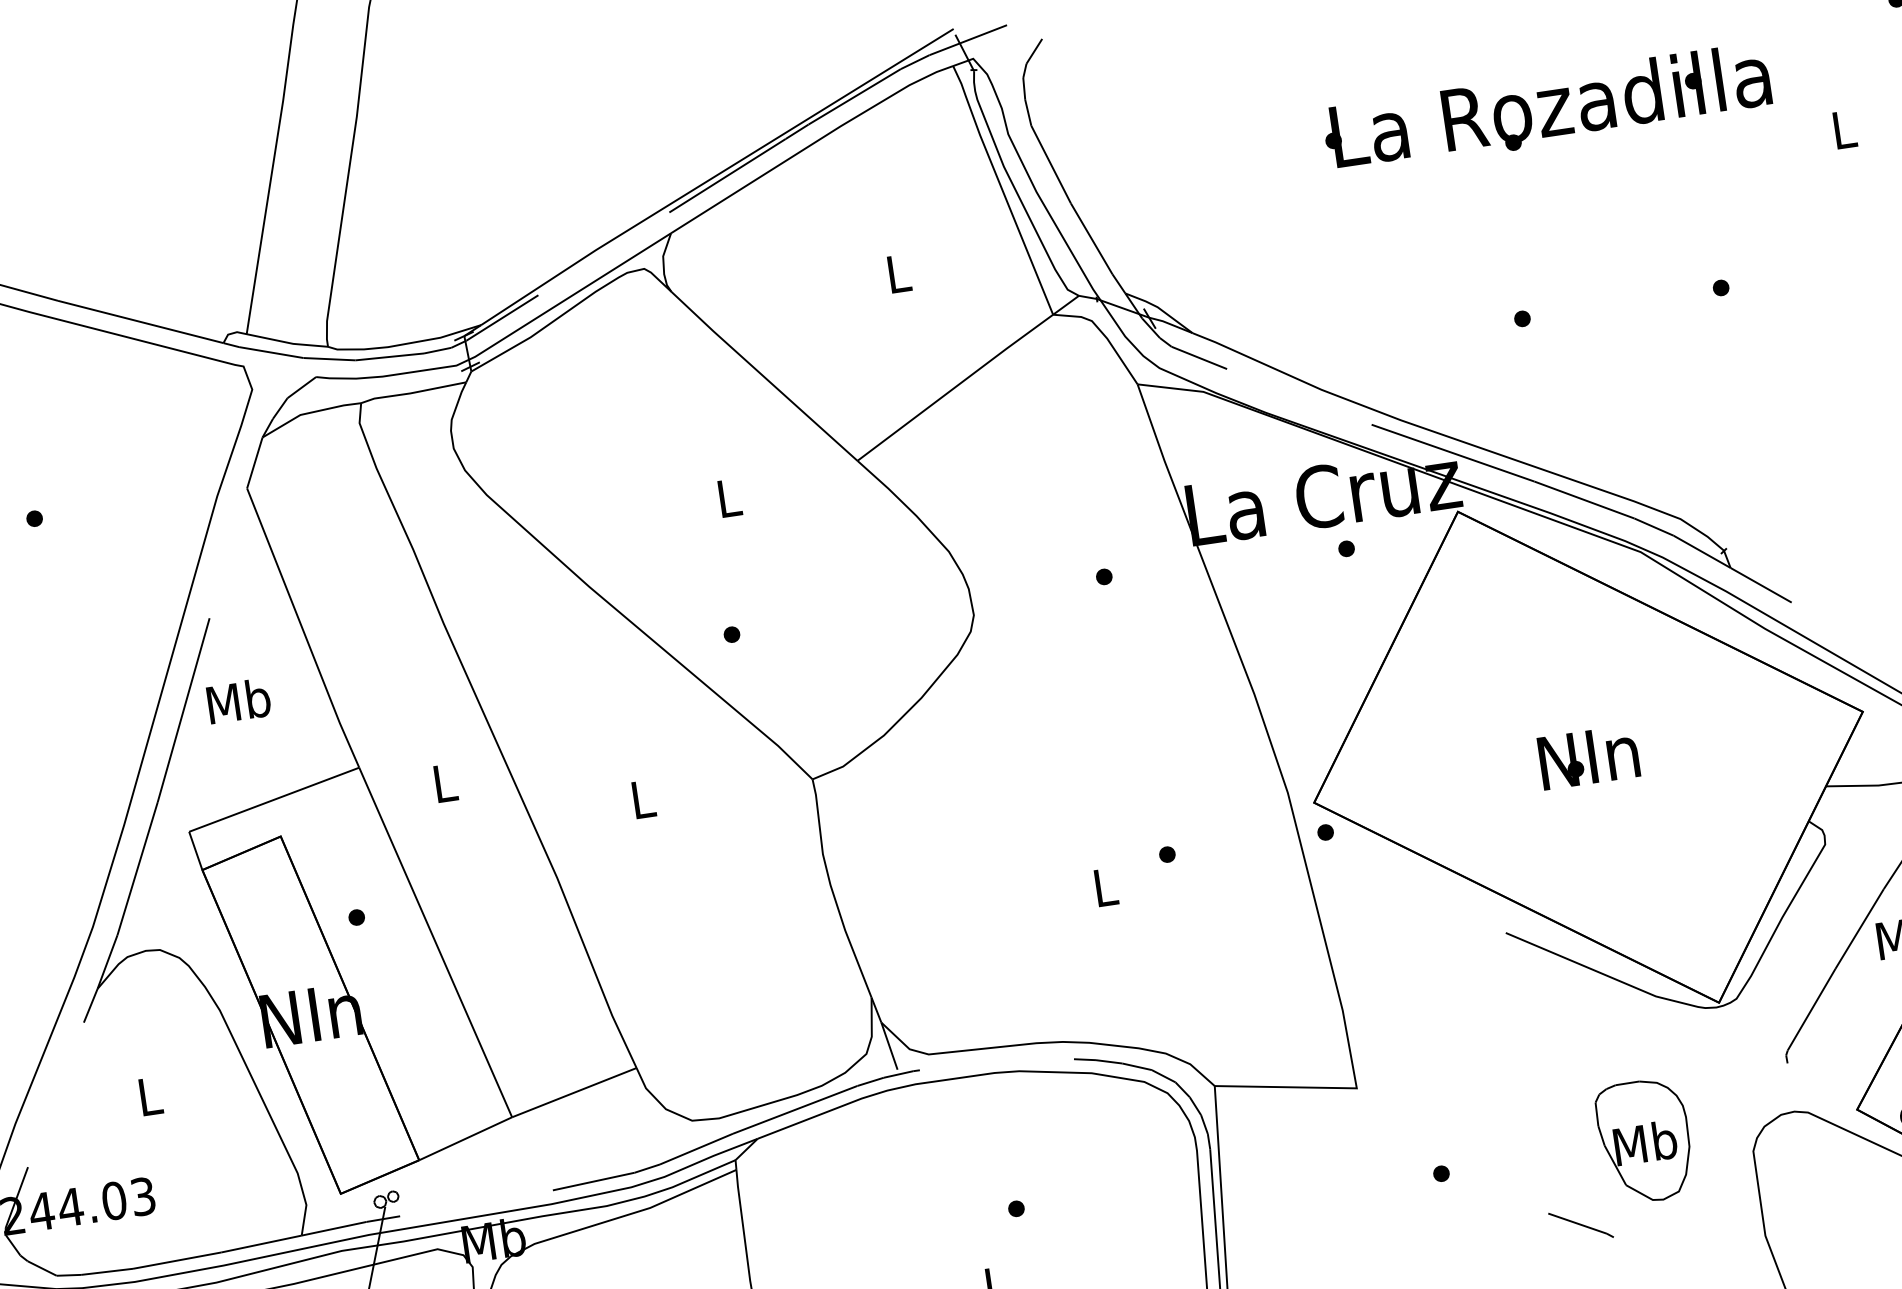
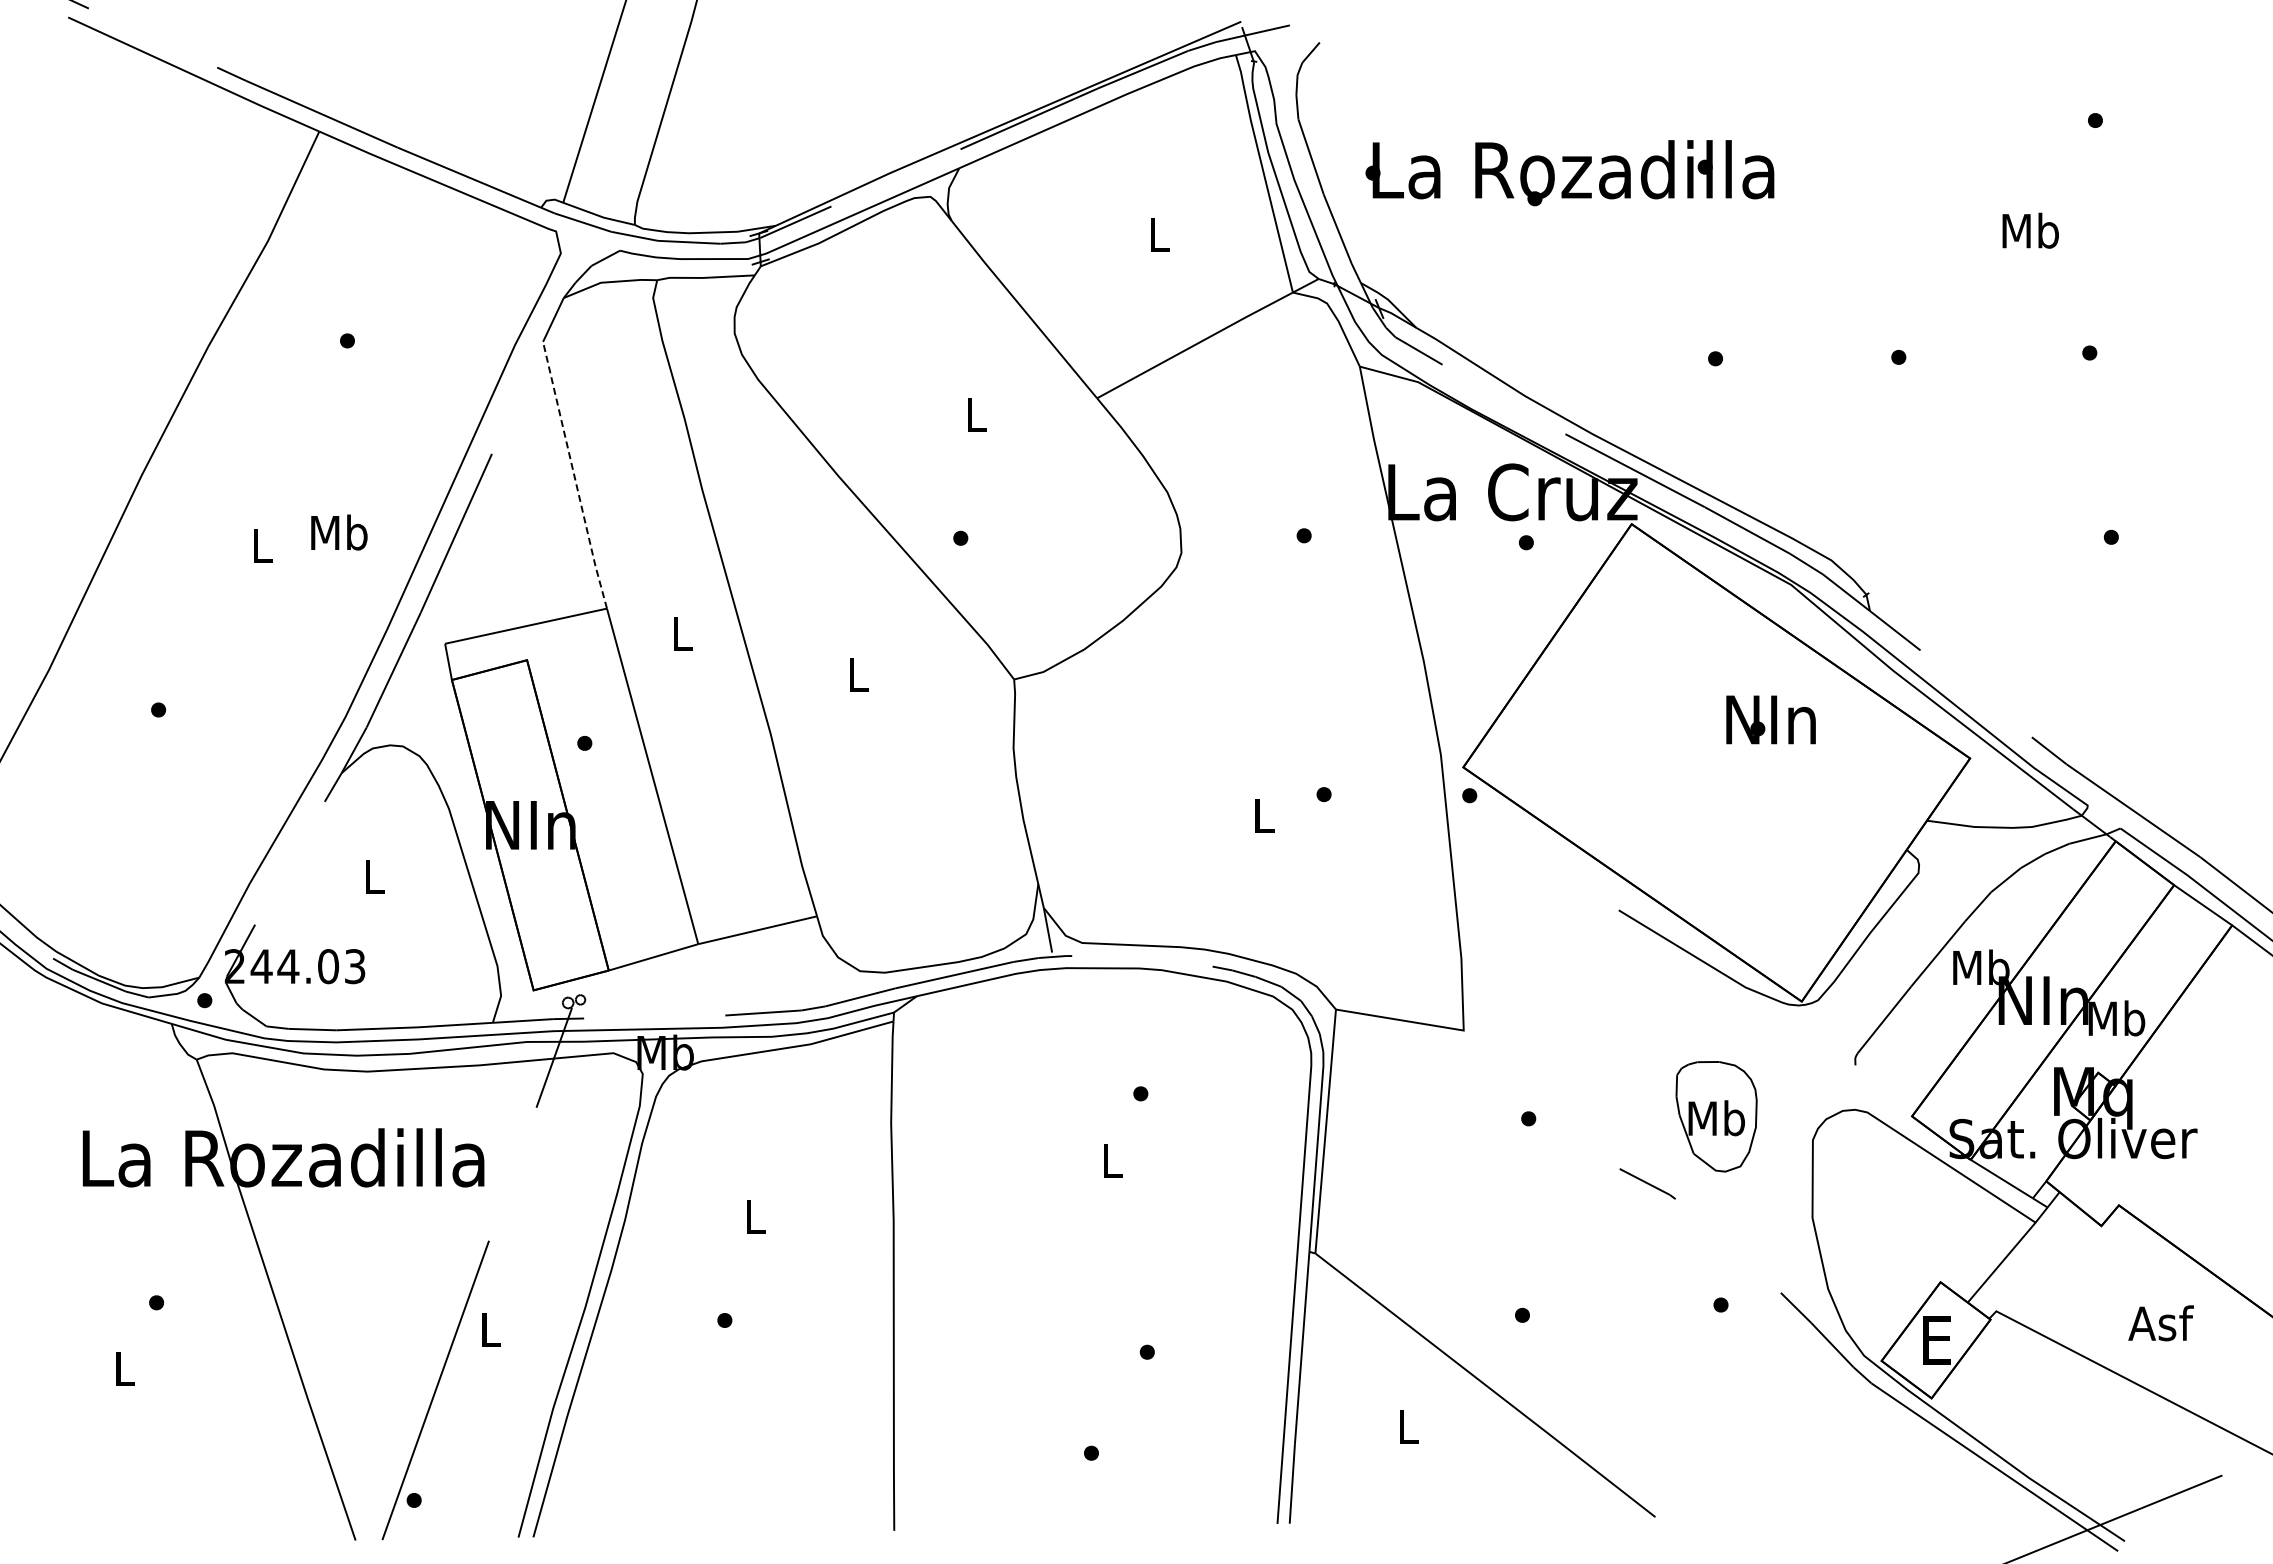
text: (1546, 109) -> (1569, 173), moved
text: (1843, 129) -> (2030, 230), L -> Mb
line: (302, 628) -> (574, 475), solid -> dashed
text: (239, 701) -> (339, 532), moved
text: (1588, 756) -> (1770, 719), moved

